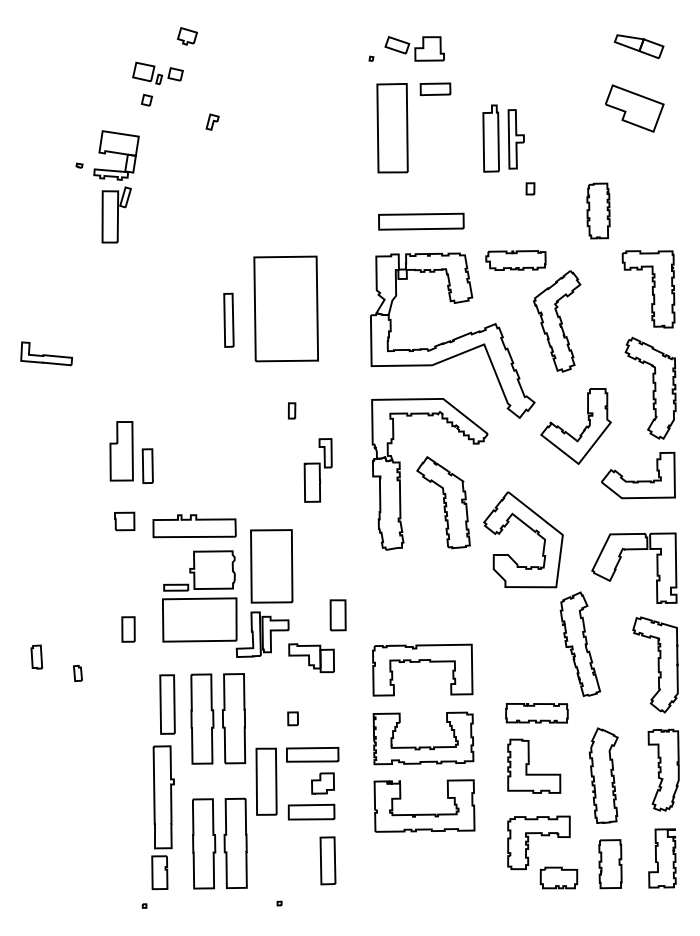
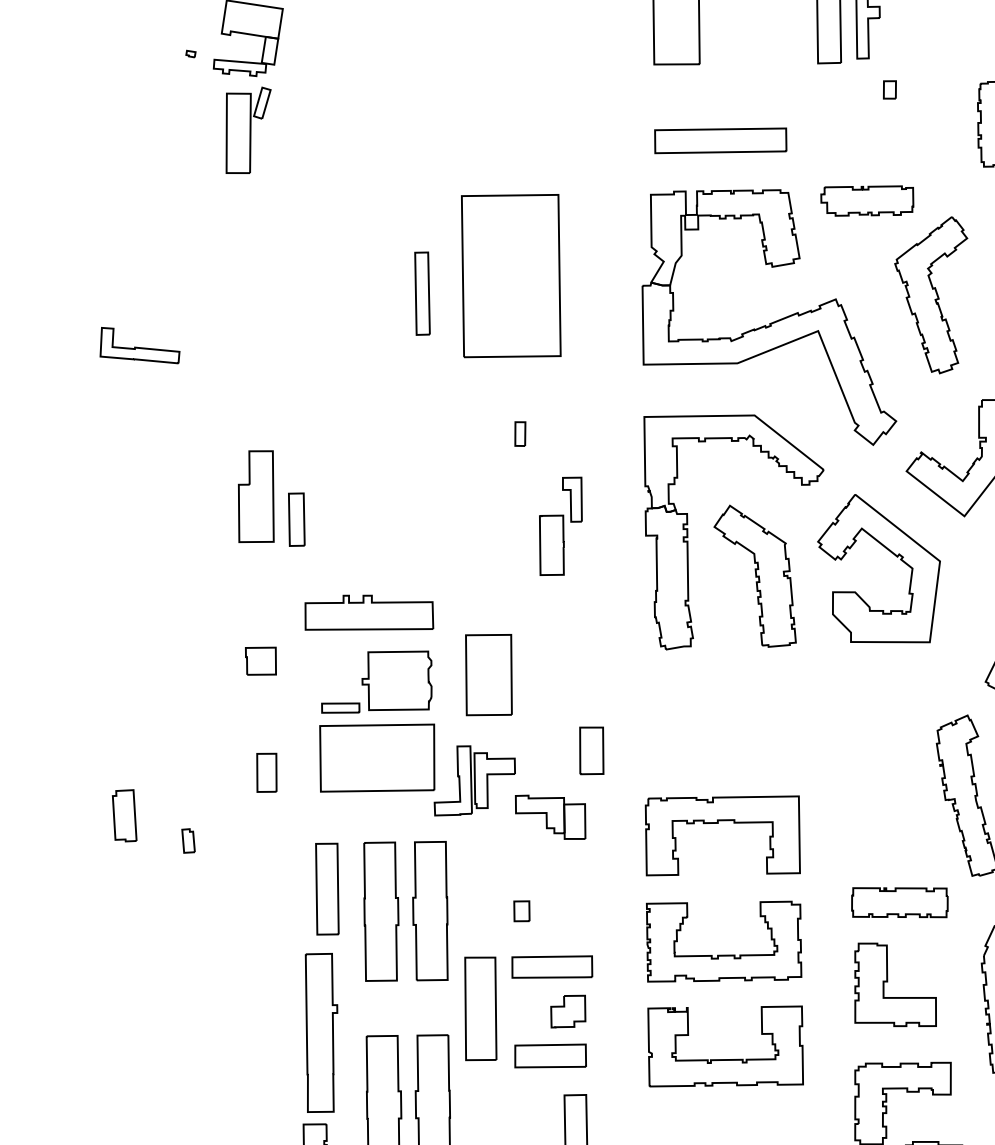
part: (124, 521) -> (260, 661), moved
part: (531, 530) -> (891, 554), moved
part: (271, 566) -> (488, 675), size x0.71
part: (36, 656) -> (124, 814), size x1.43

